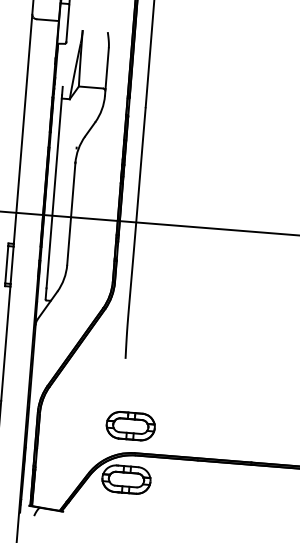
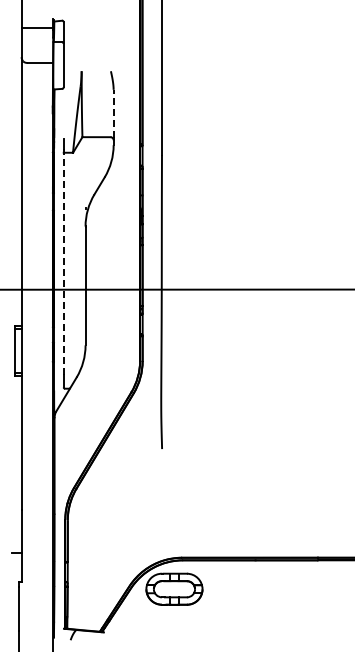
line: (107, 68) -> (113, 113), solid -> dashed
line: (54, 191) -> (63, 261), solid -> dashed
part: (130, 425) -> (174, 526), removed

